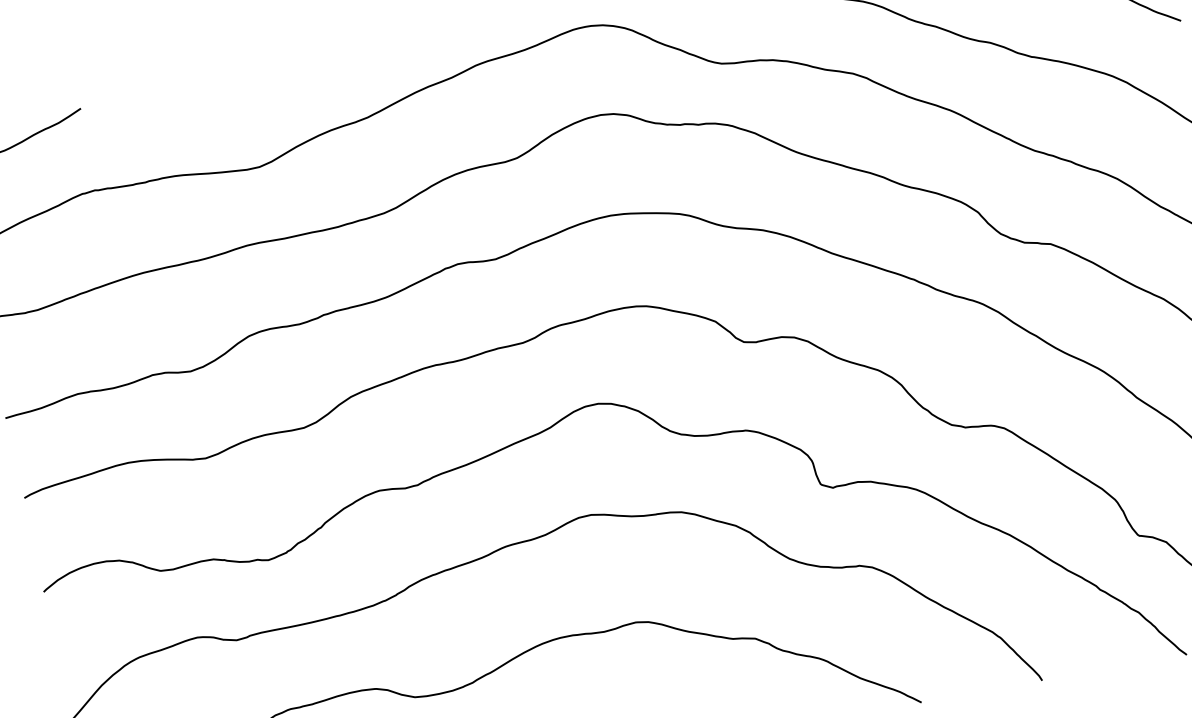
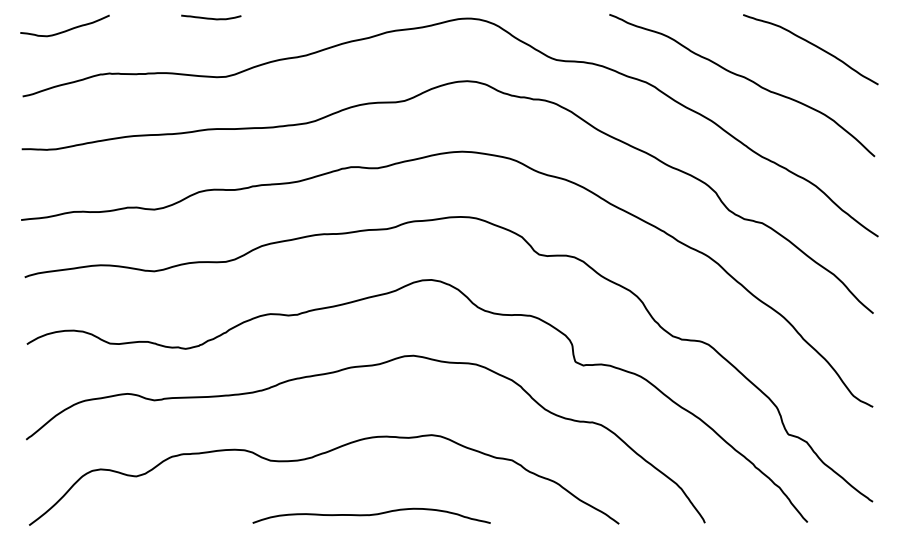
curve: (223, 87) -> (210, 17), added

